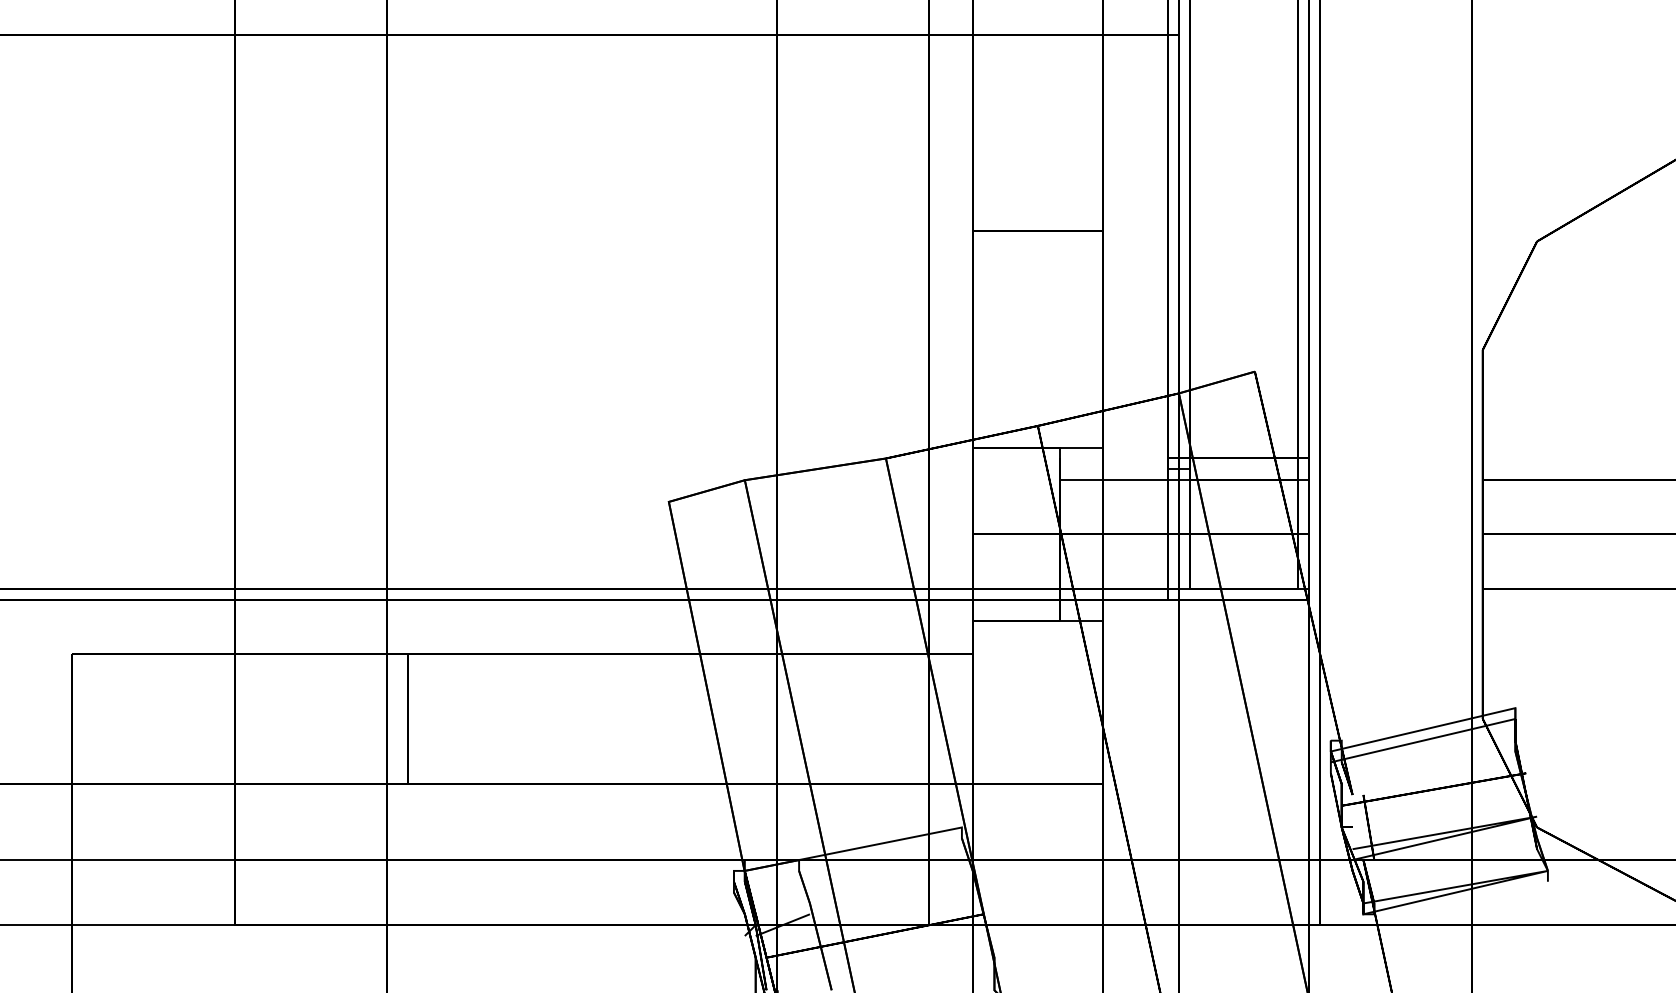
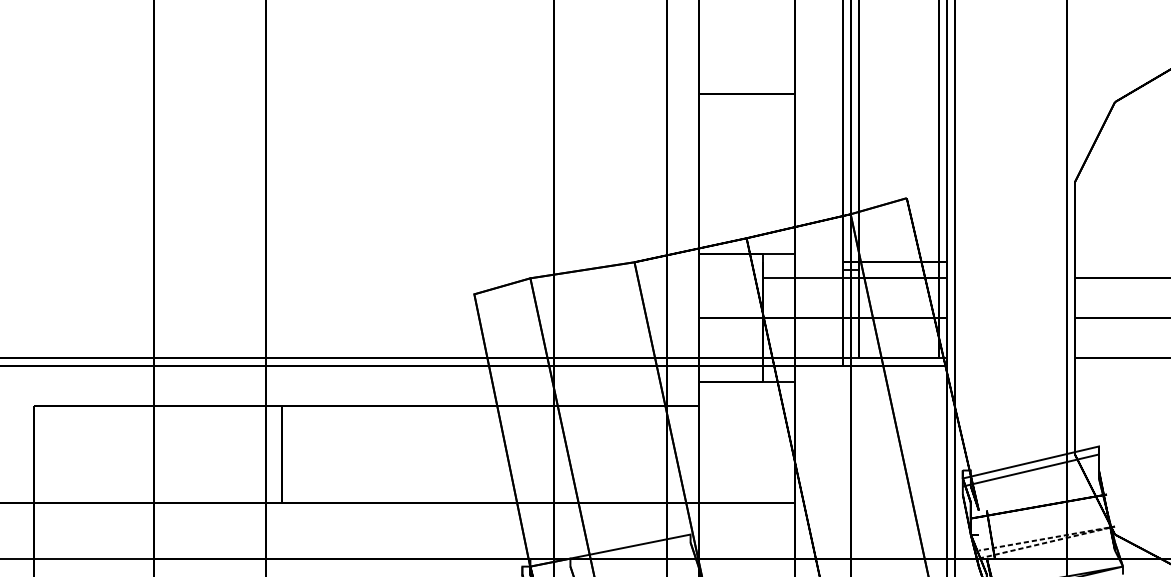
line: (1537, 816) -> (1115, 526), solid -> dashed

